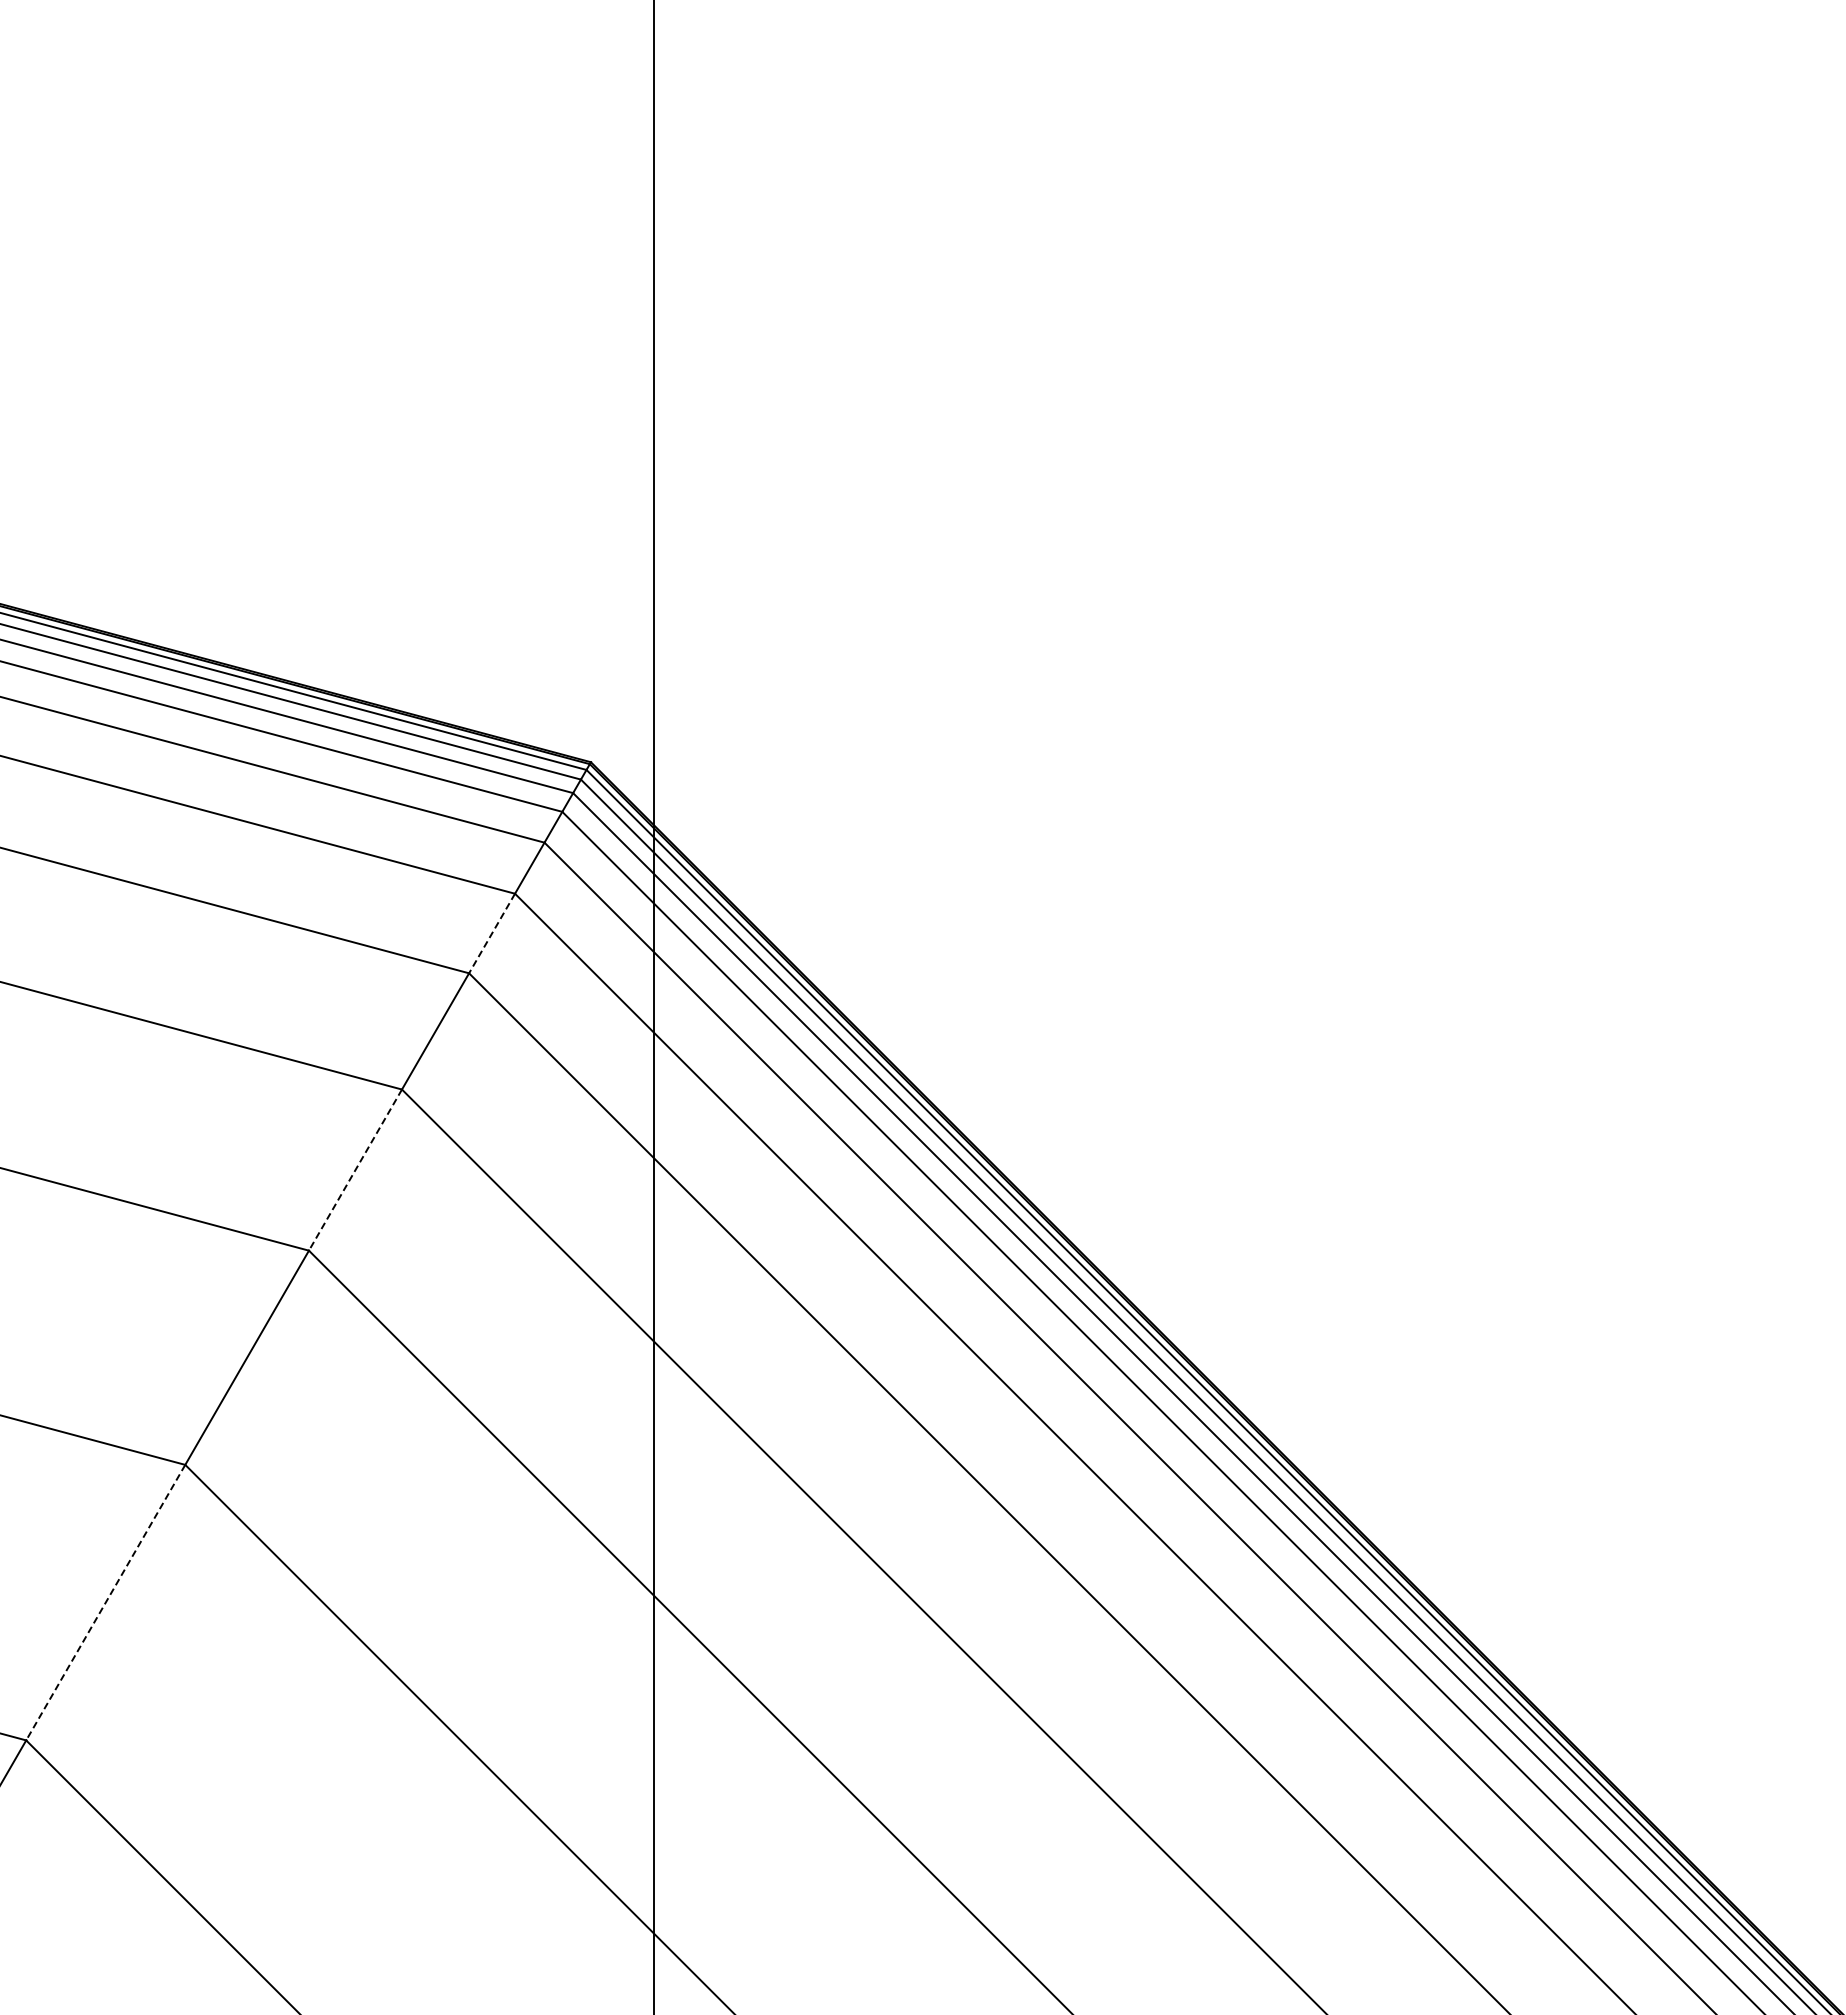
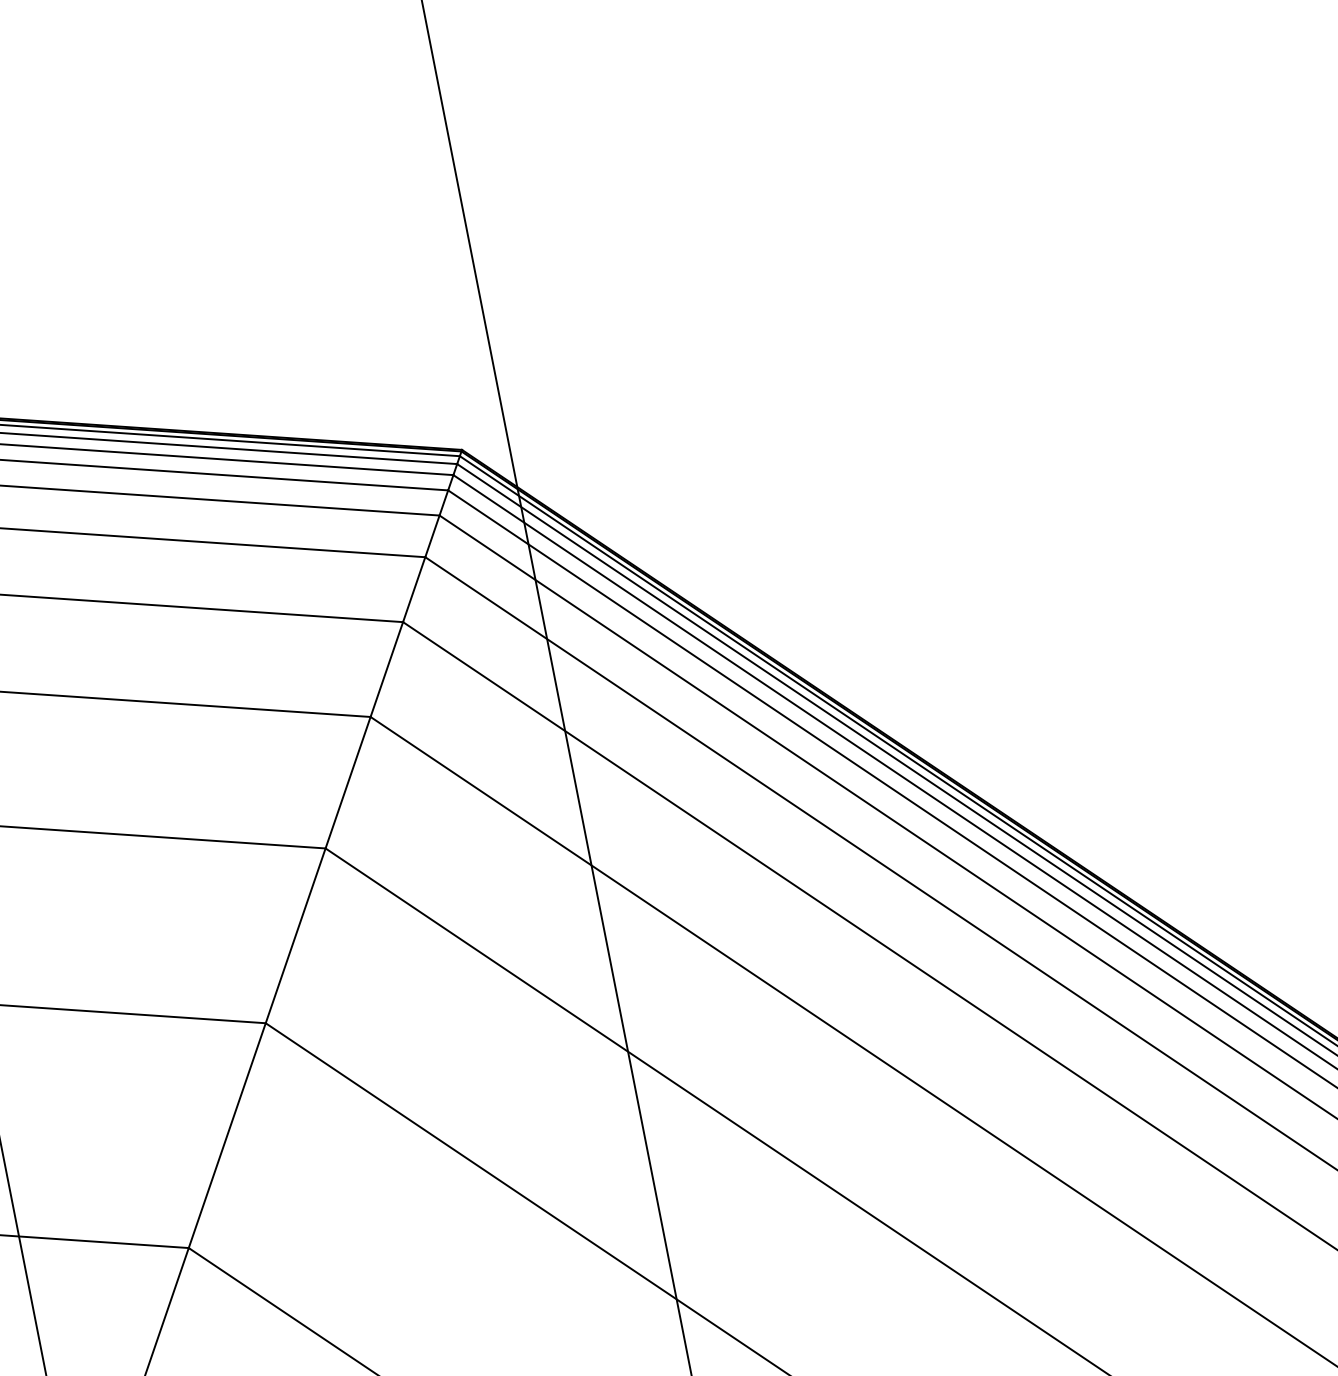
line: (492, 933) -> (414, 589), dashed -> solid
line: (355, 1170) -> (348, 783), dashed -> solid
line: (105, 1603) -> (227, 1136), dashed -> solid

